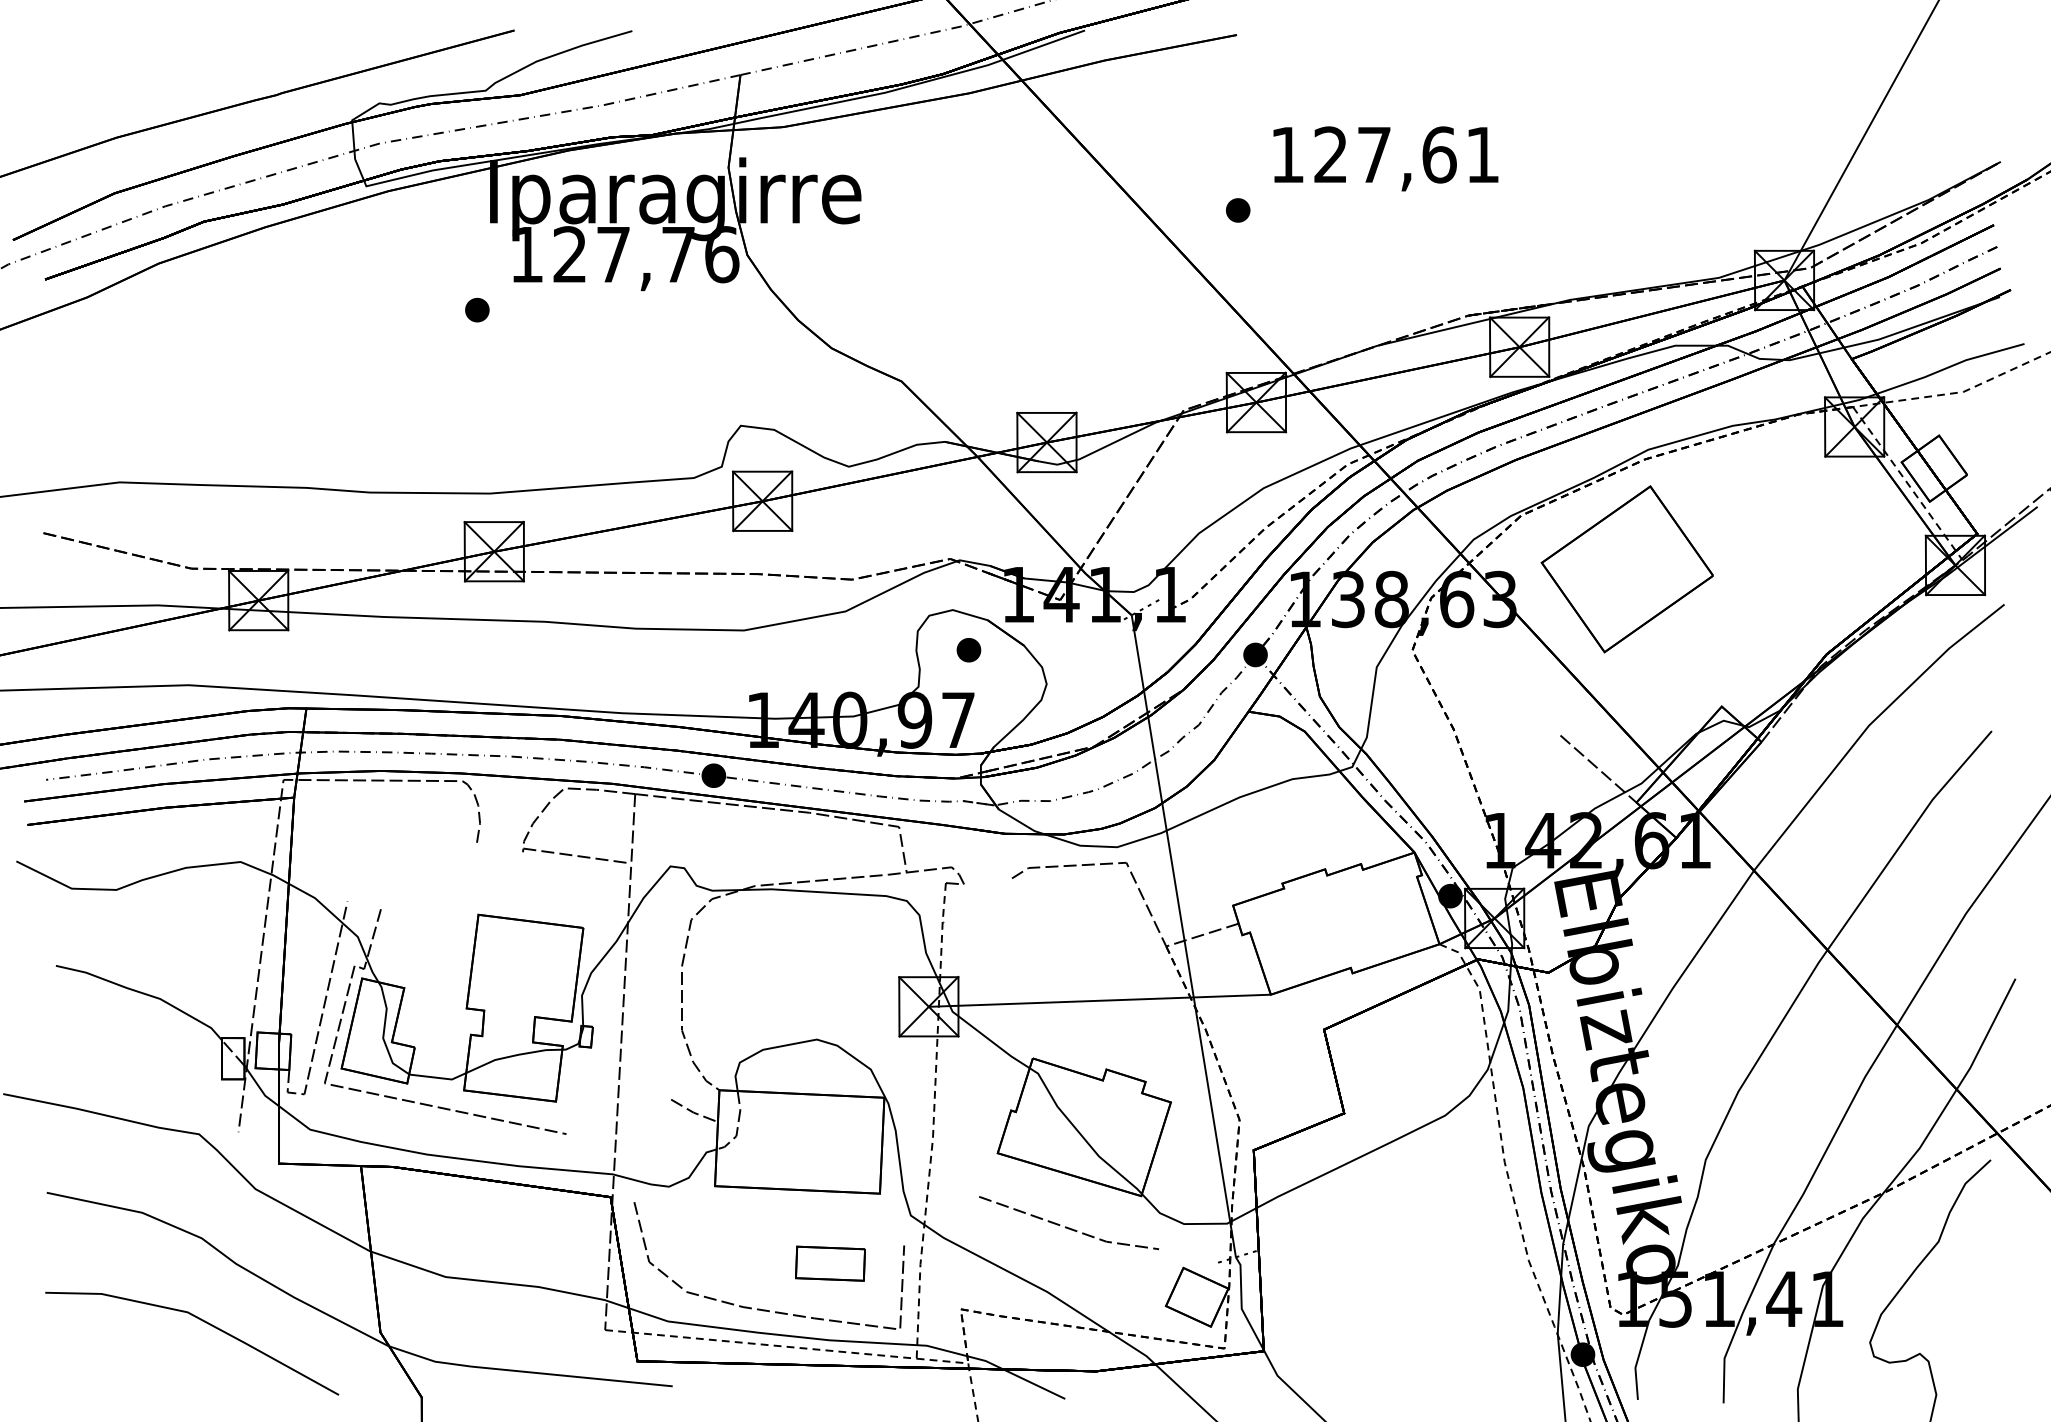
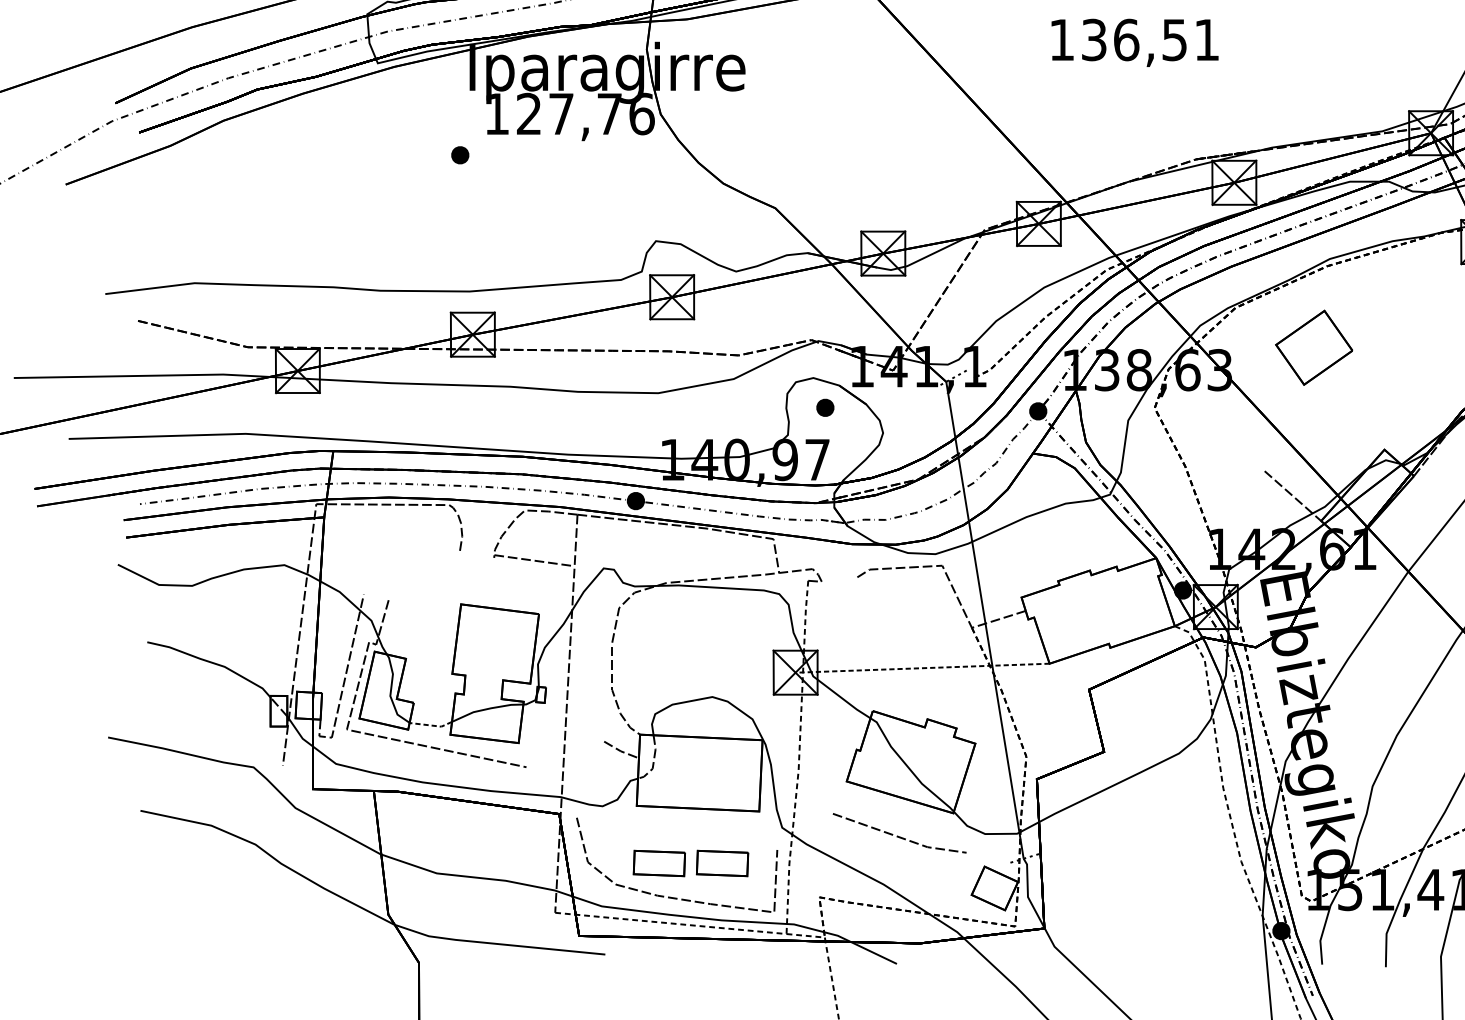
text: (1385, 154) -> (1134, 39), 127,61 -> 136,51
part: (1238, 210) -> (1025, 81), removed
part: (1626, 569) -> (1313, 347), size x0.6
line: (1099, 1000) -> (922, 668), solid -> dashed
line: (438, 1077) -> (431, 725), solid -> dashed
part: (745, 1263) -> (659, 863), added
line: (202, 1321) -> (256, 906), removed

